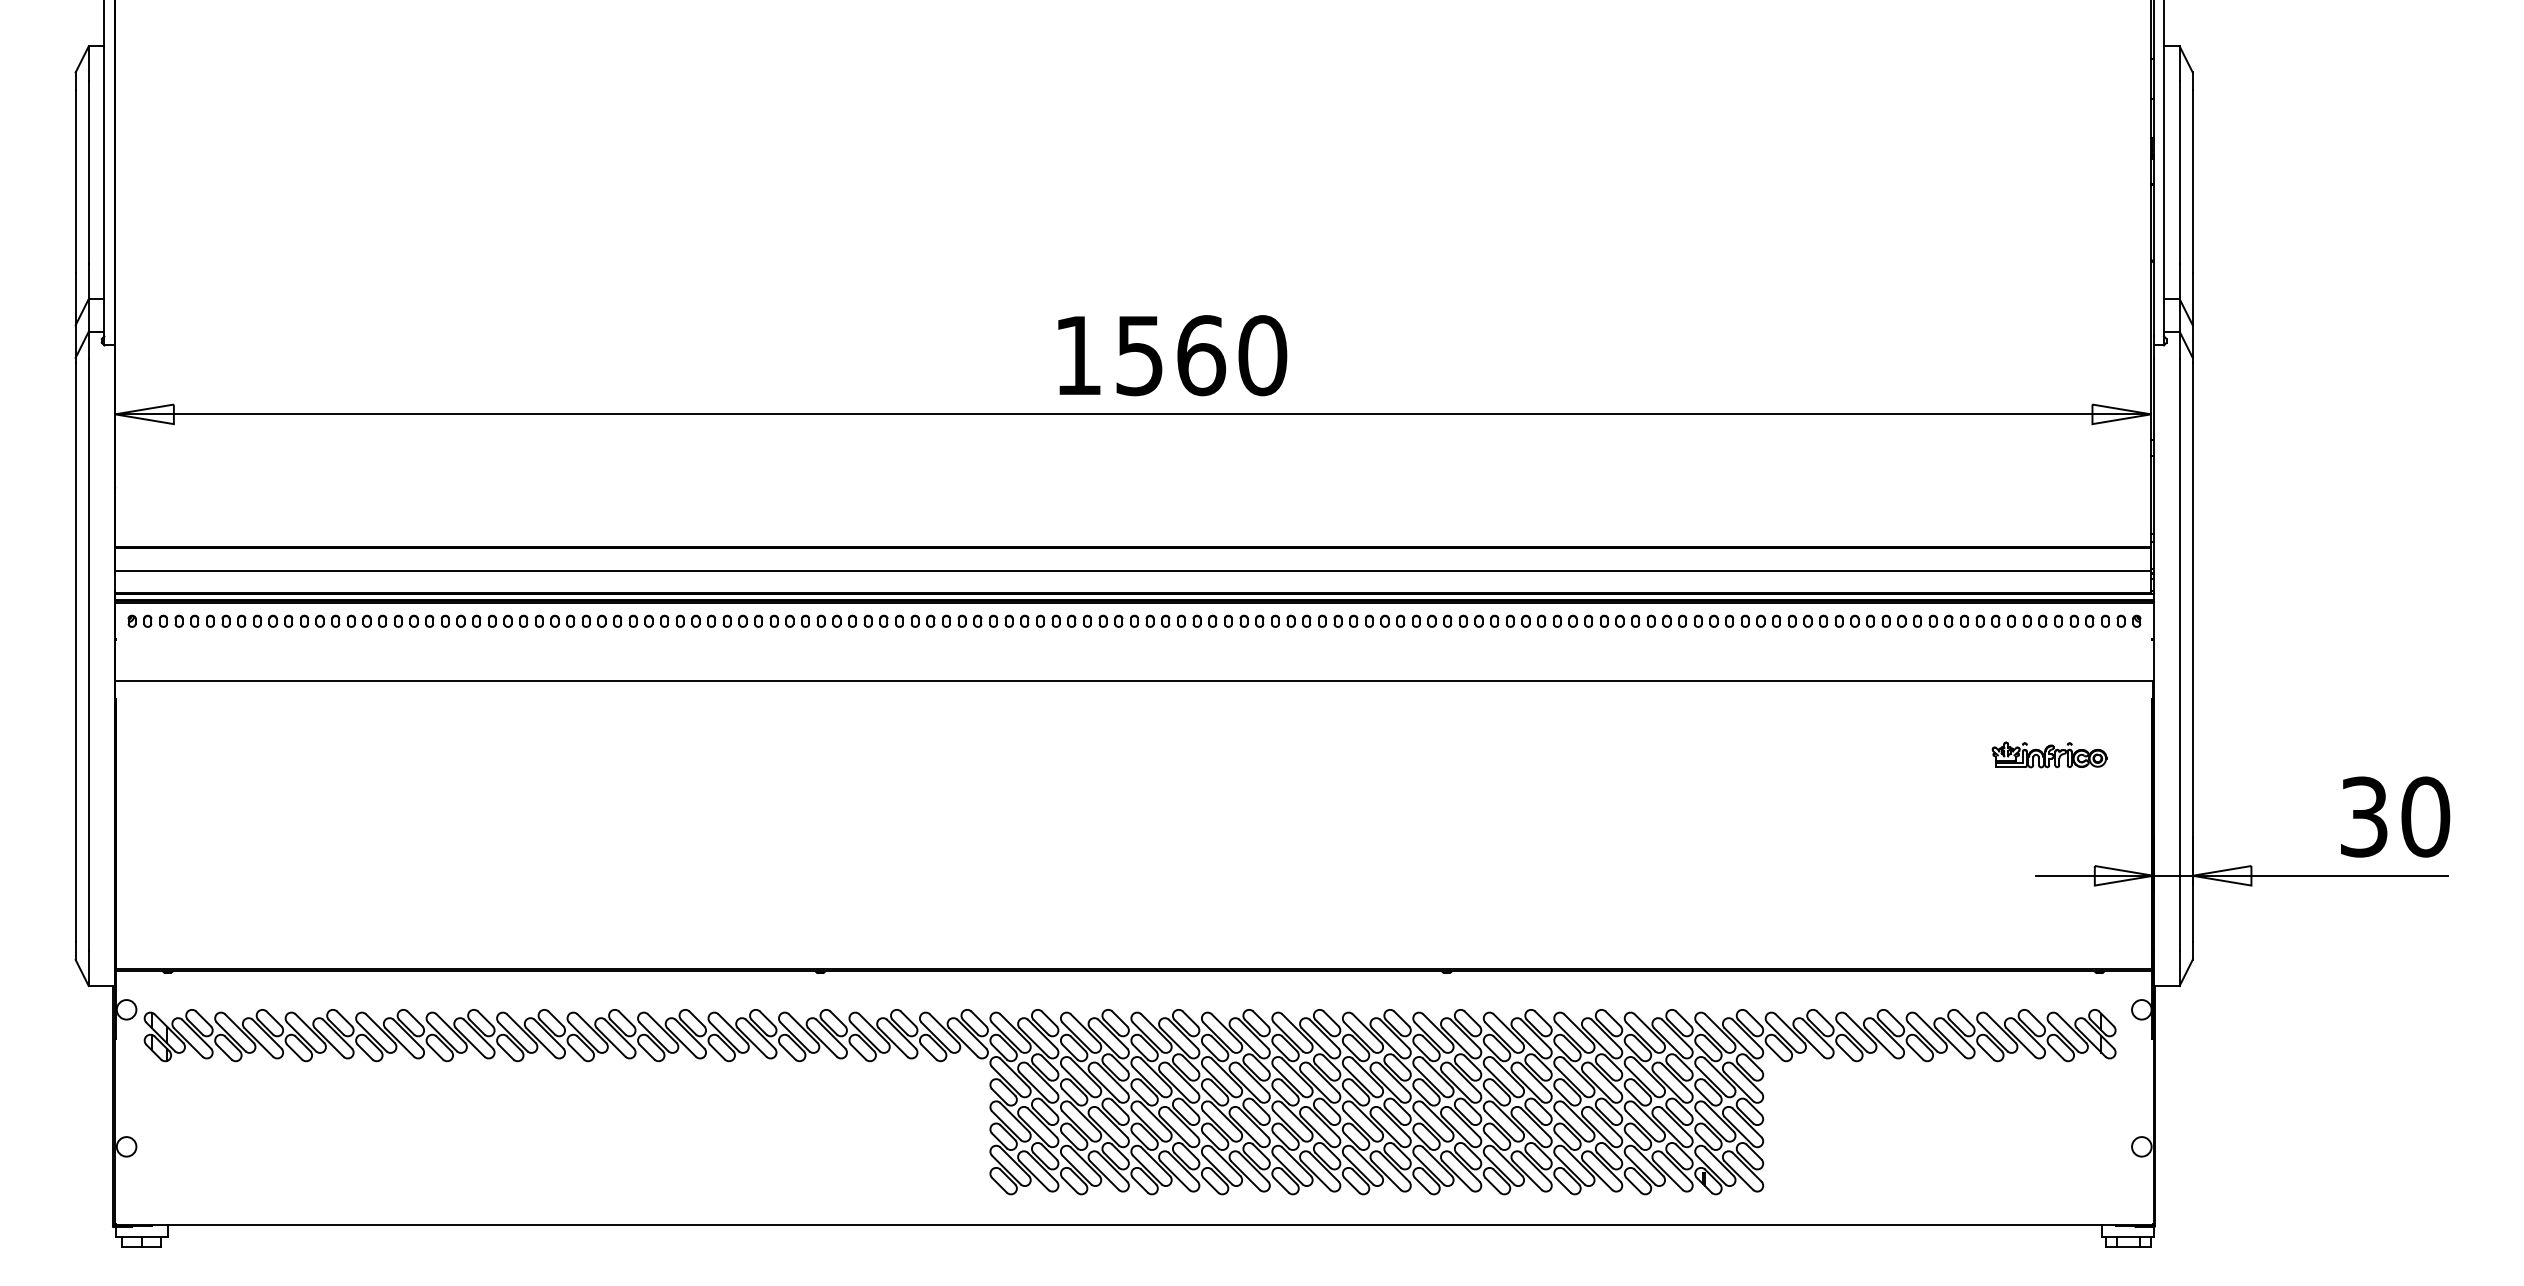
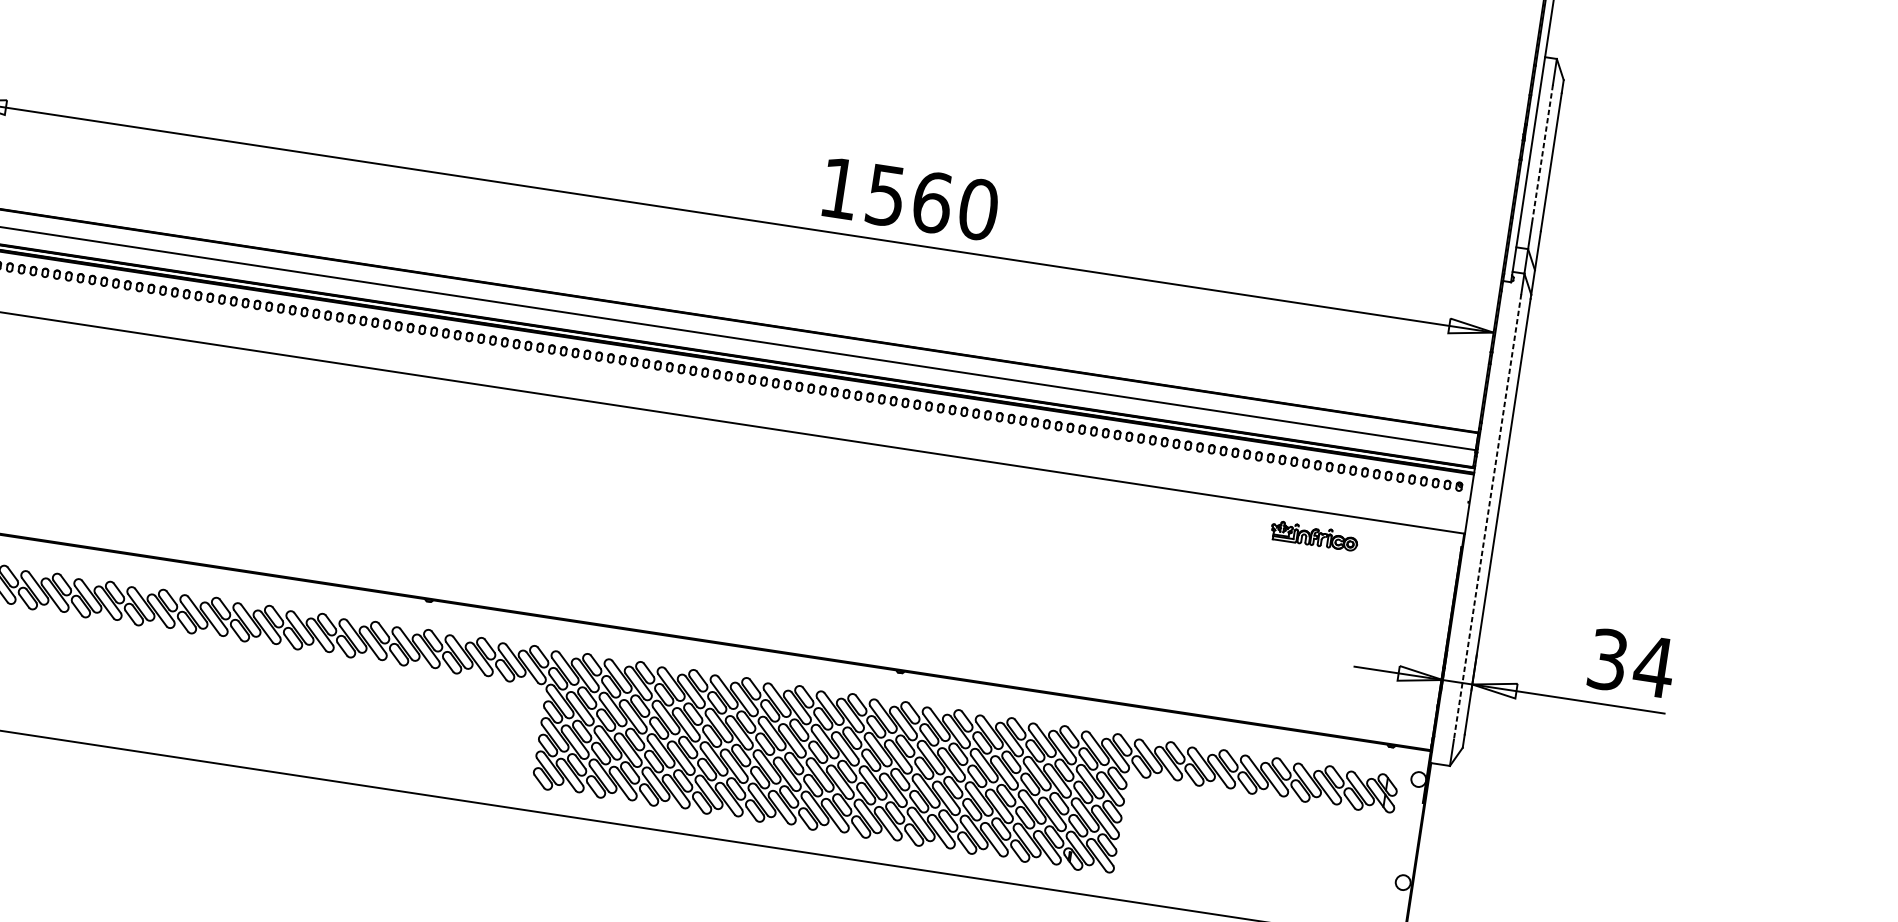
line: (2179, 172) -> (1542, 153), solid -> dashed
text: (1172, 355) -> (910, 199), moved
line: (2179, 654) -> (1487, 516), solid -> dashed
part: (2049, 754) -> (1314, 535), moved
text: (2425, 816) -> (1654, 666), 30 -> 34

